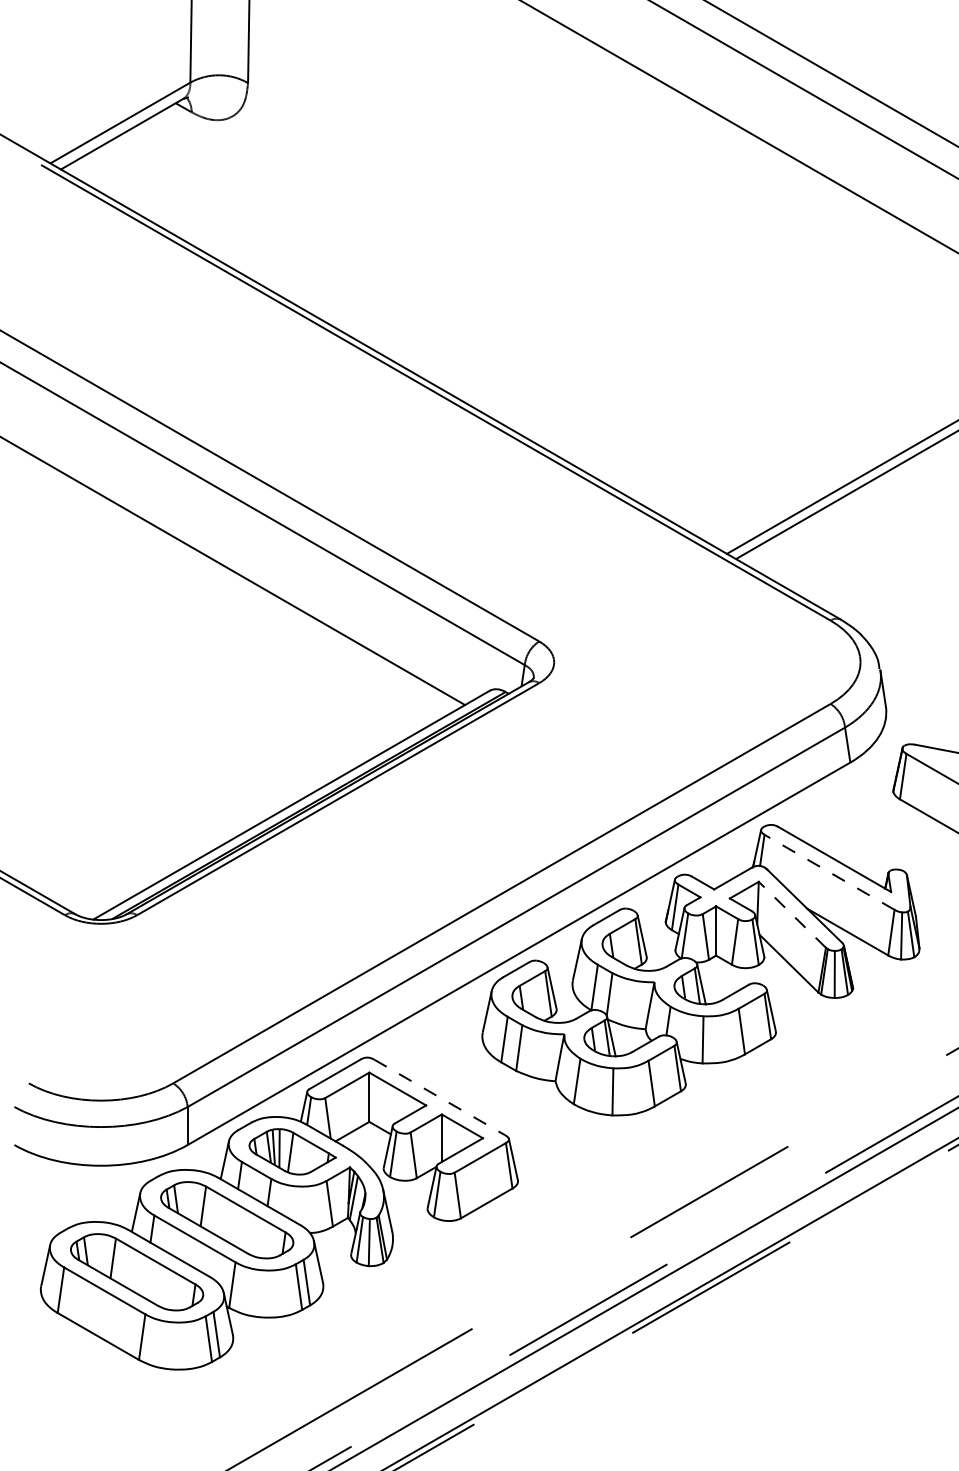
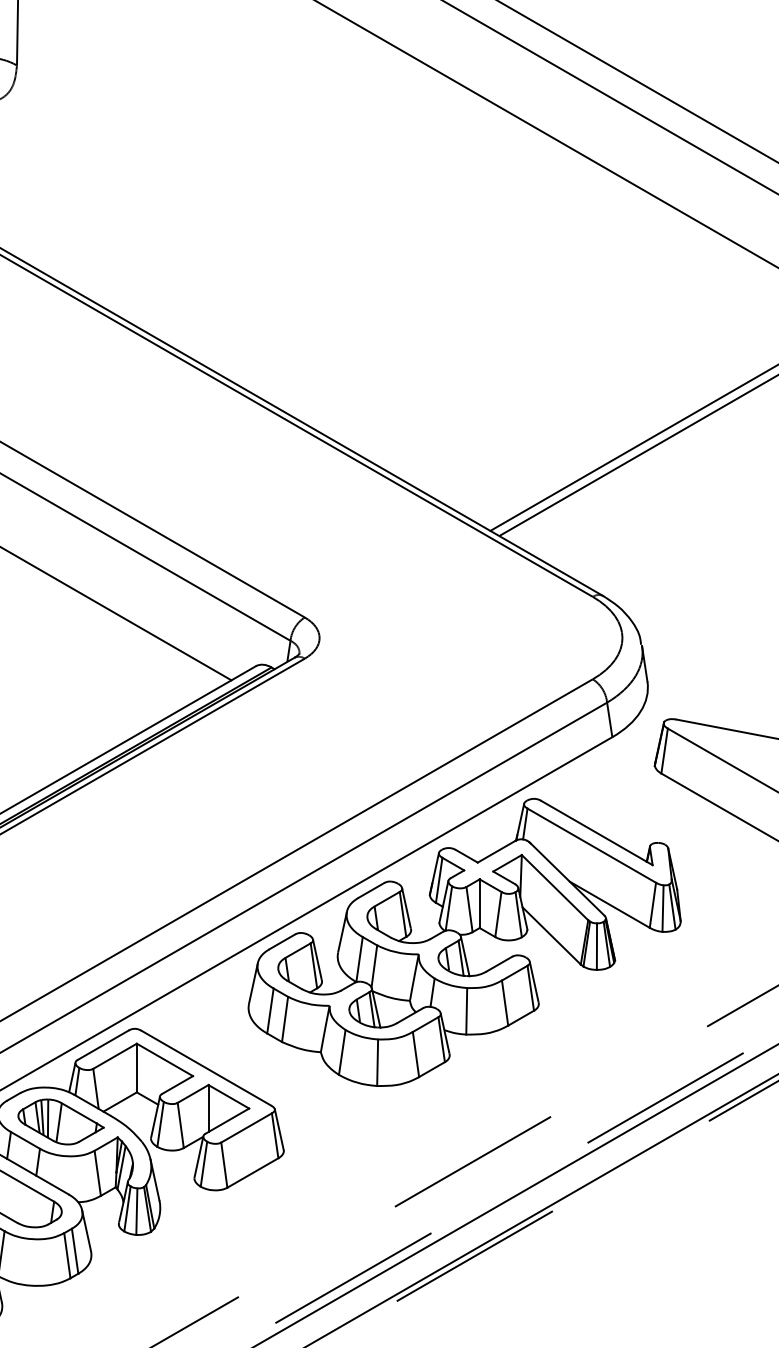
line: (829, 872) -> (591, 845), dashed -> solid
line: (792, 914) -> (555, 887), dashed -> solid
line: (439, 1097) -> (206, 1068), dashed -> solid

